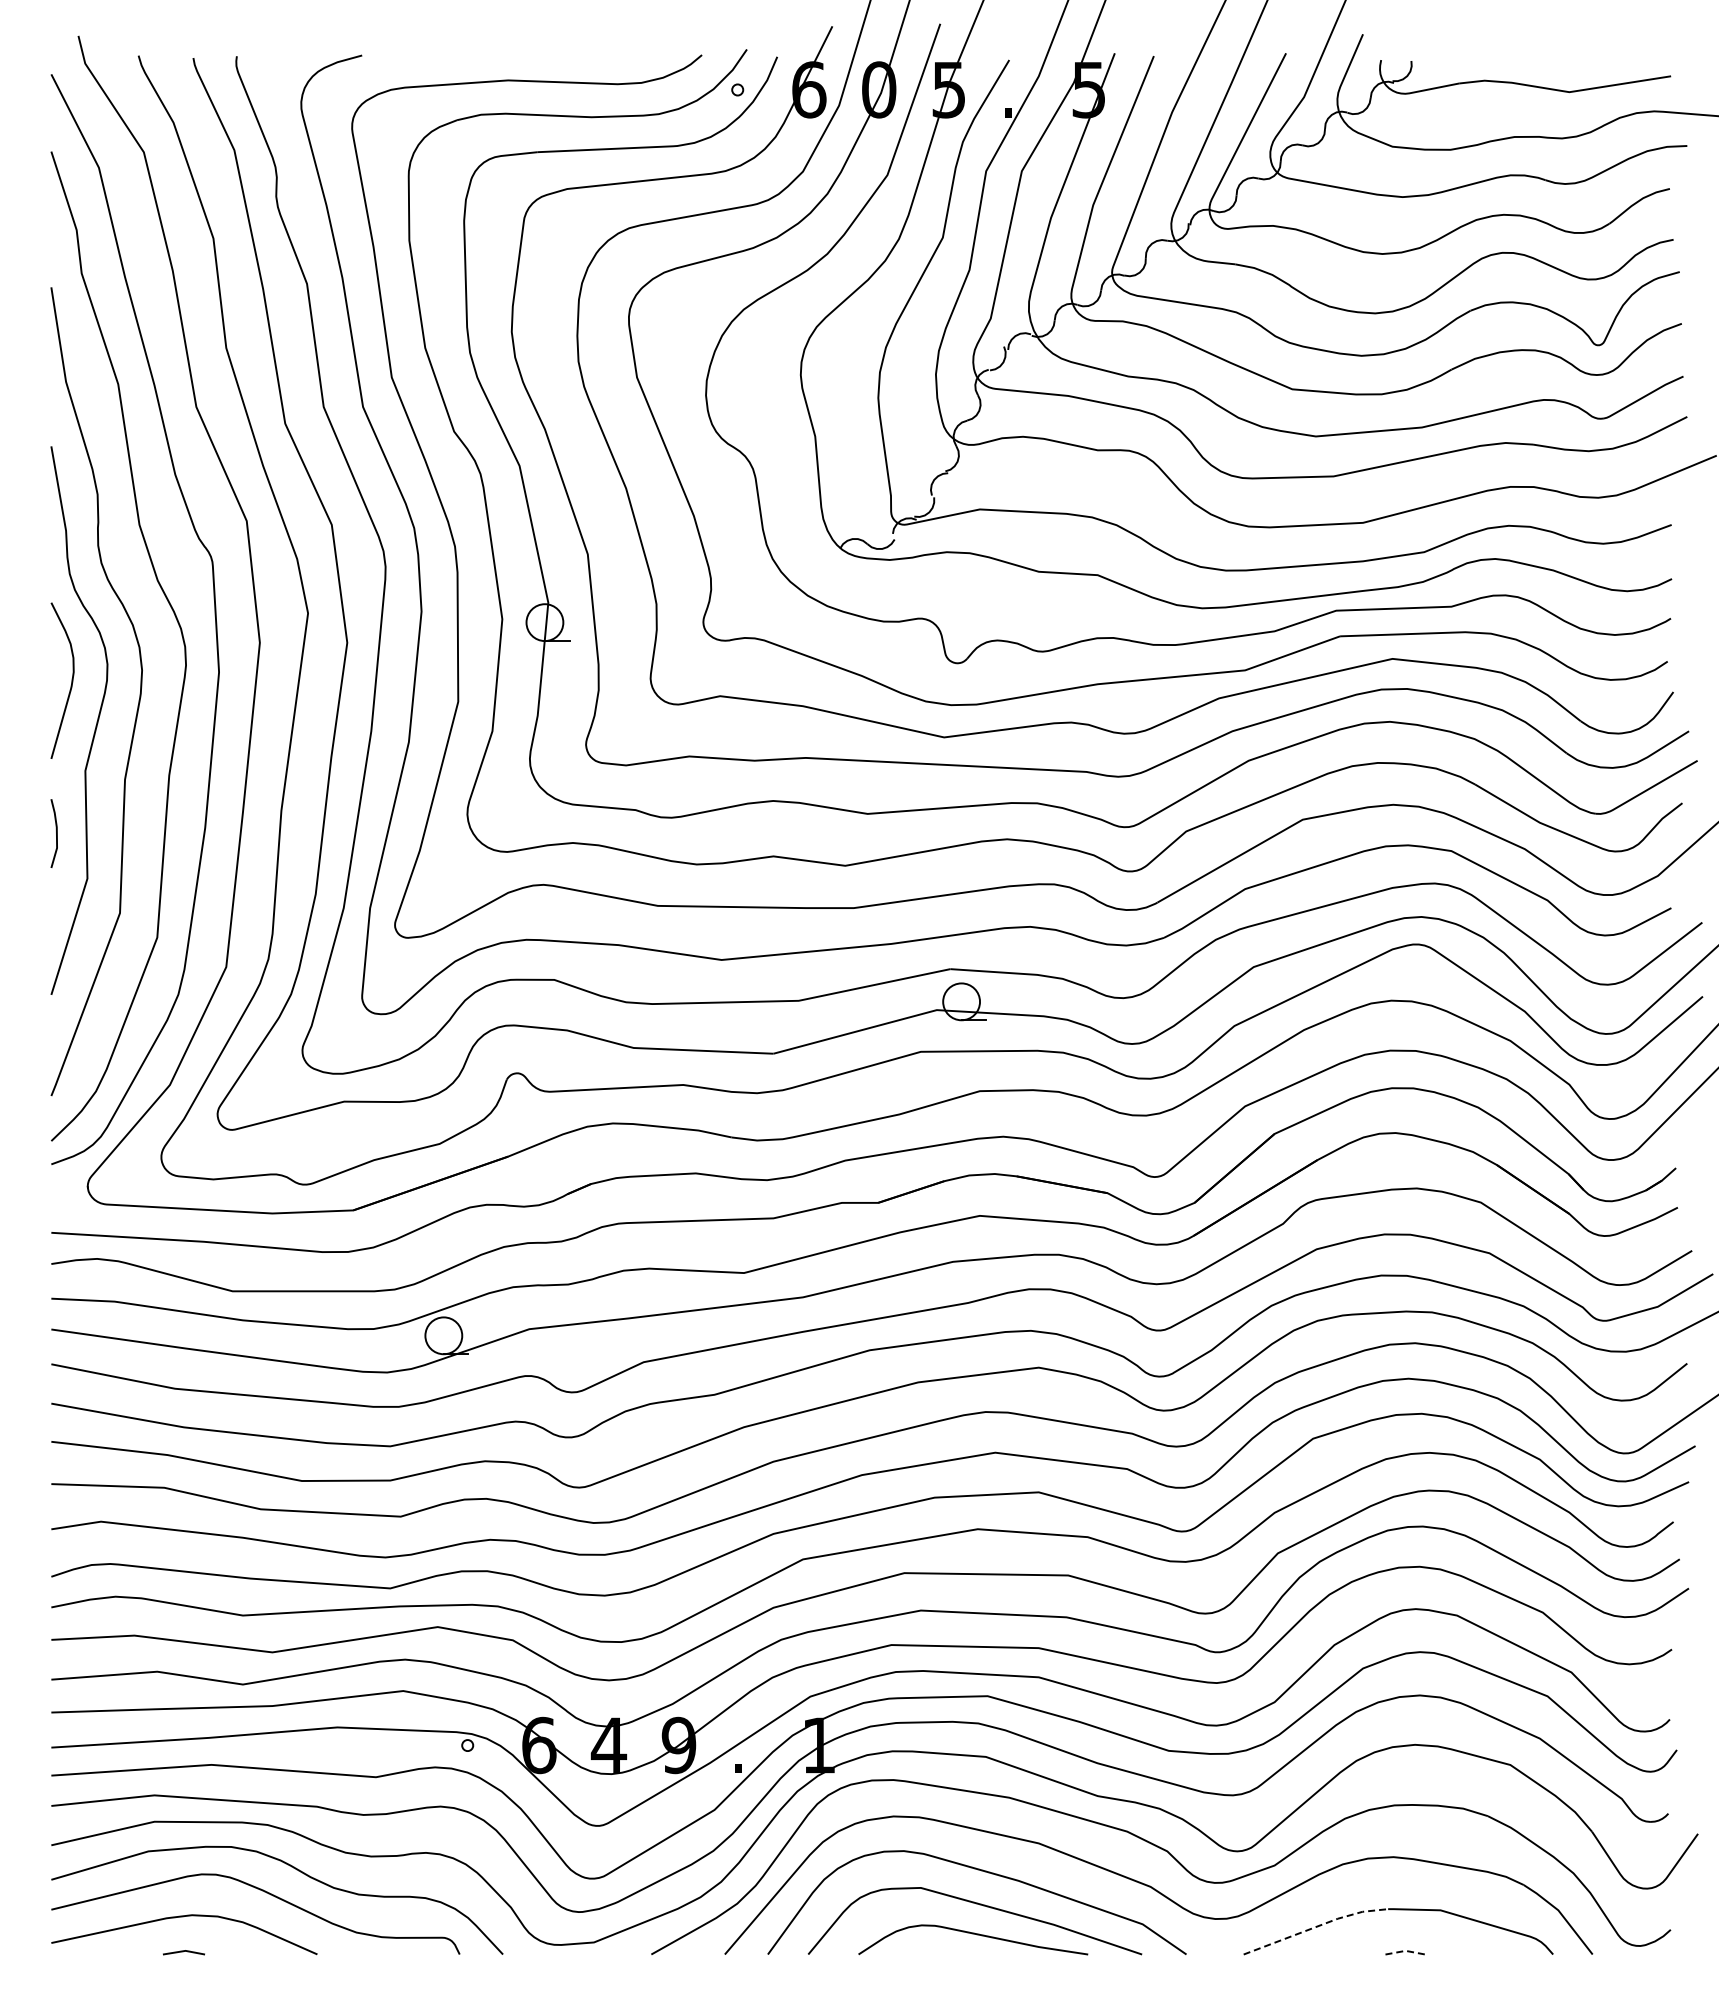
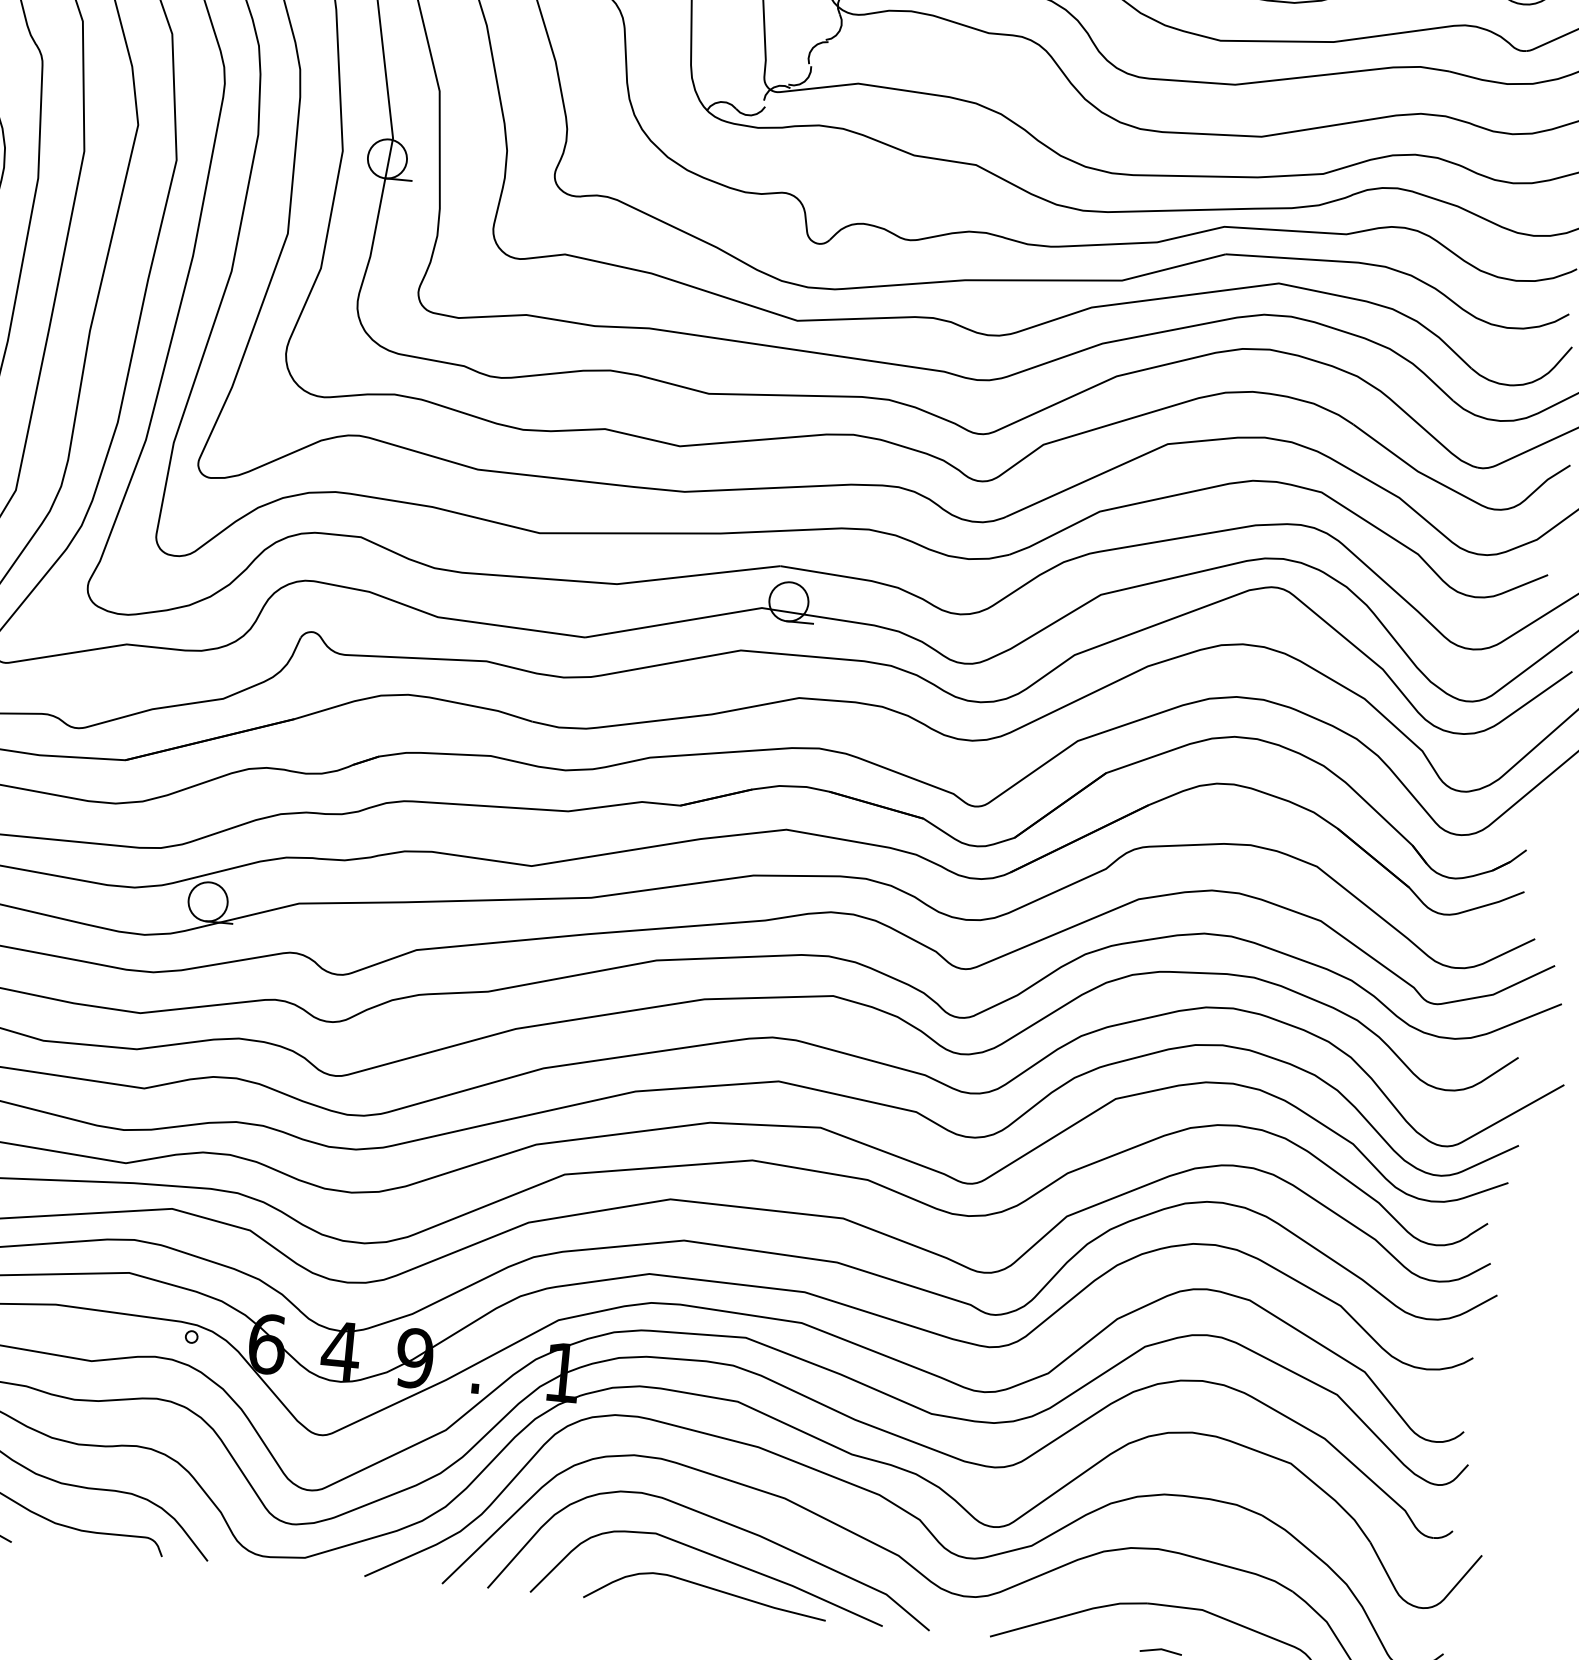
line: (1316, 1926) -> (1069, 1614), dashed -> solid
line: (1405, 1950) -> (1161, 1648), dashed -> solid

